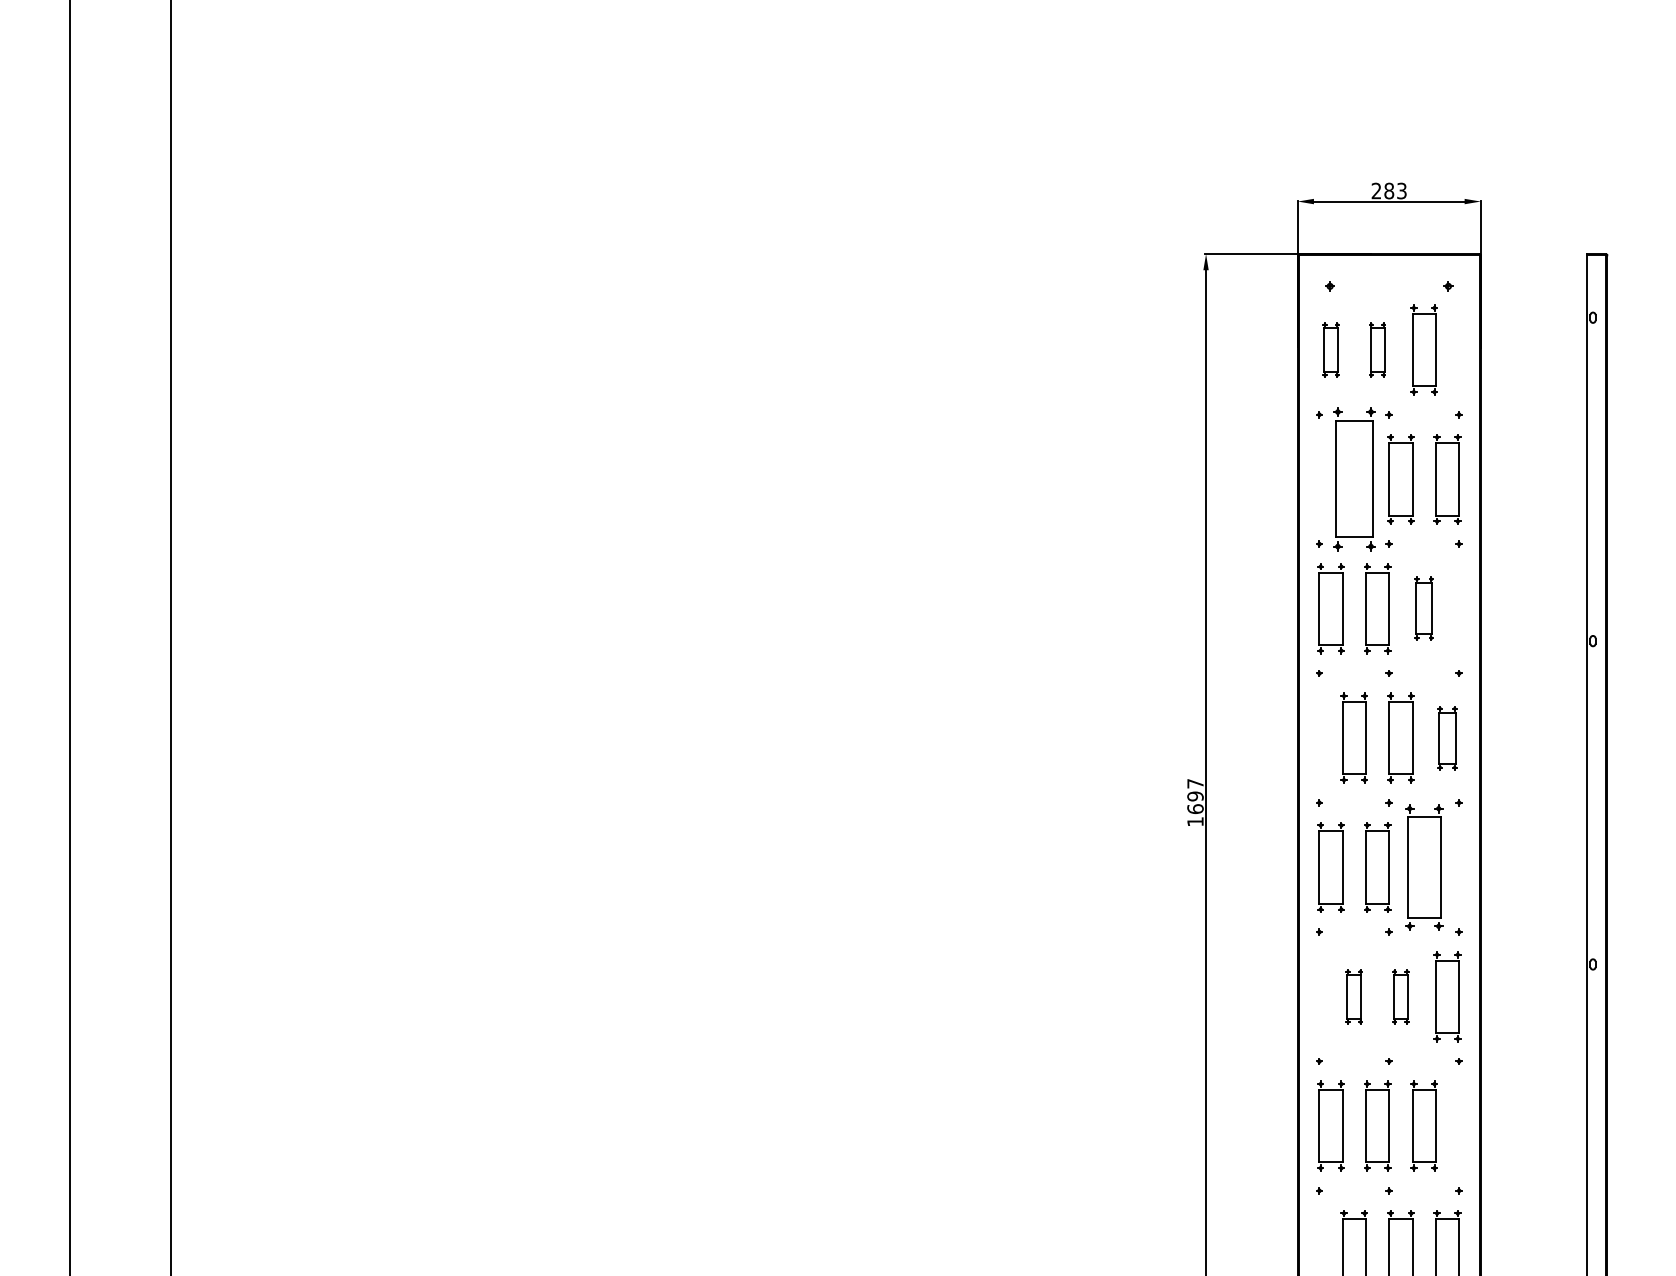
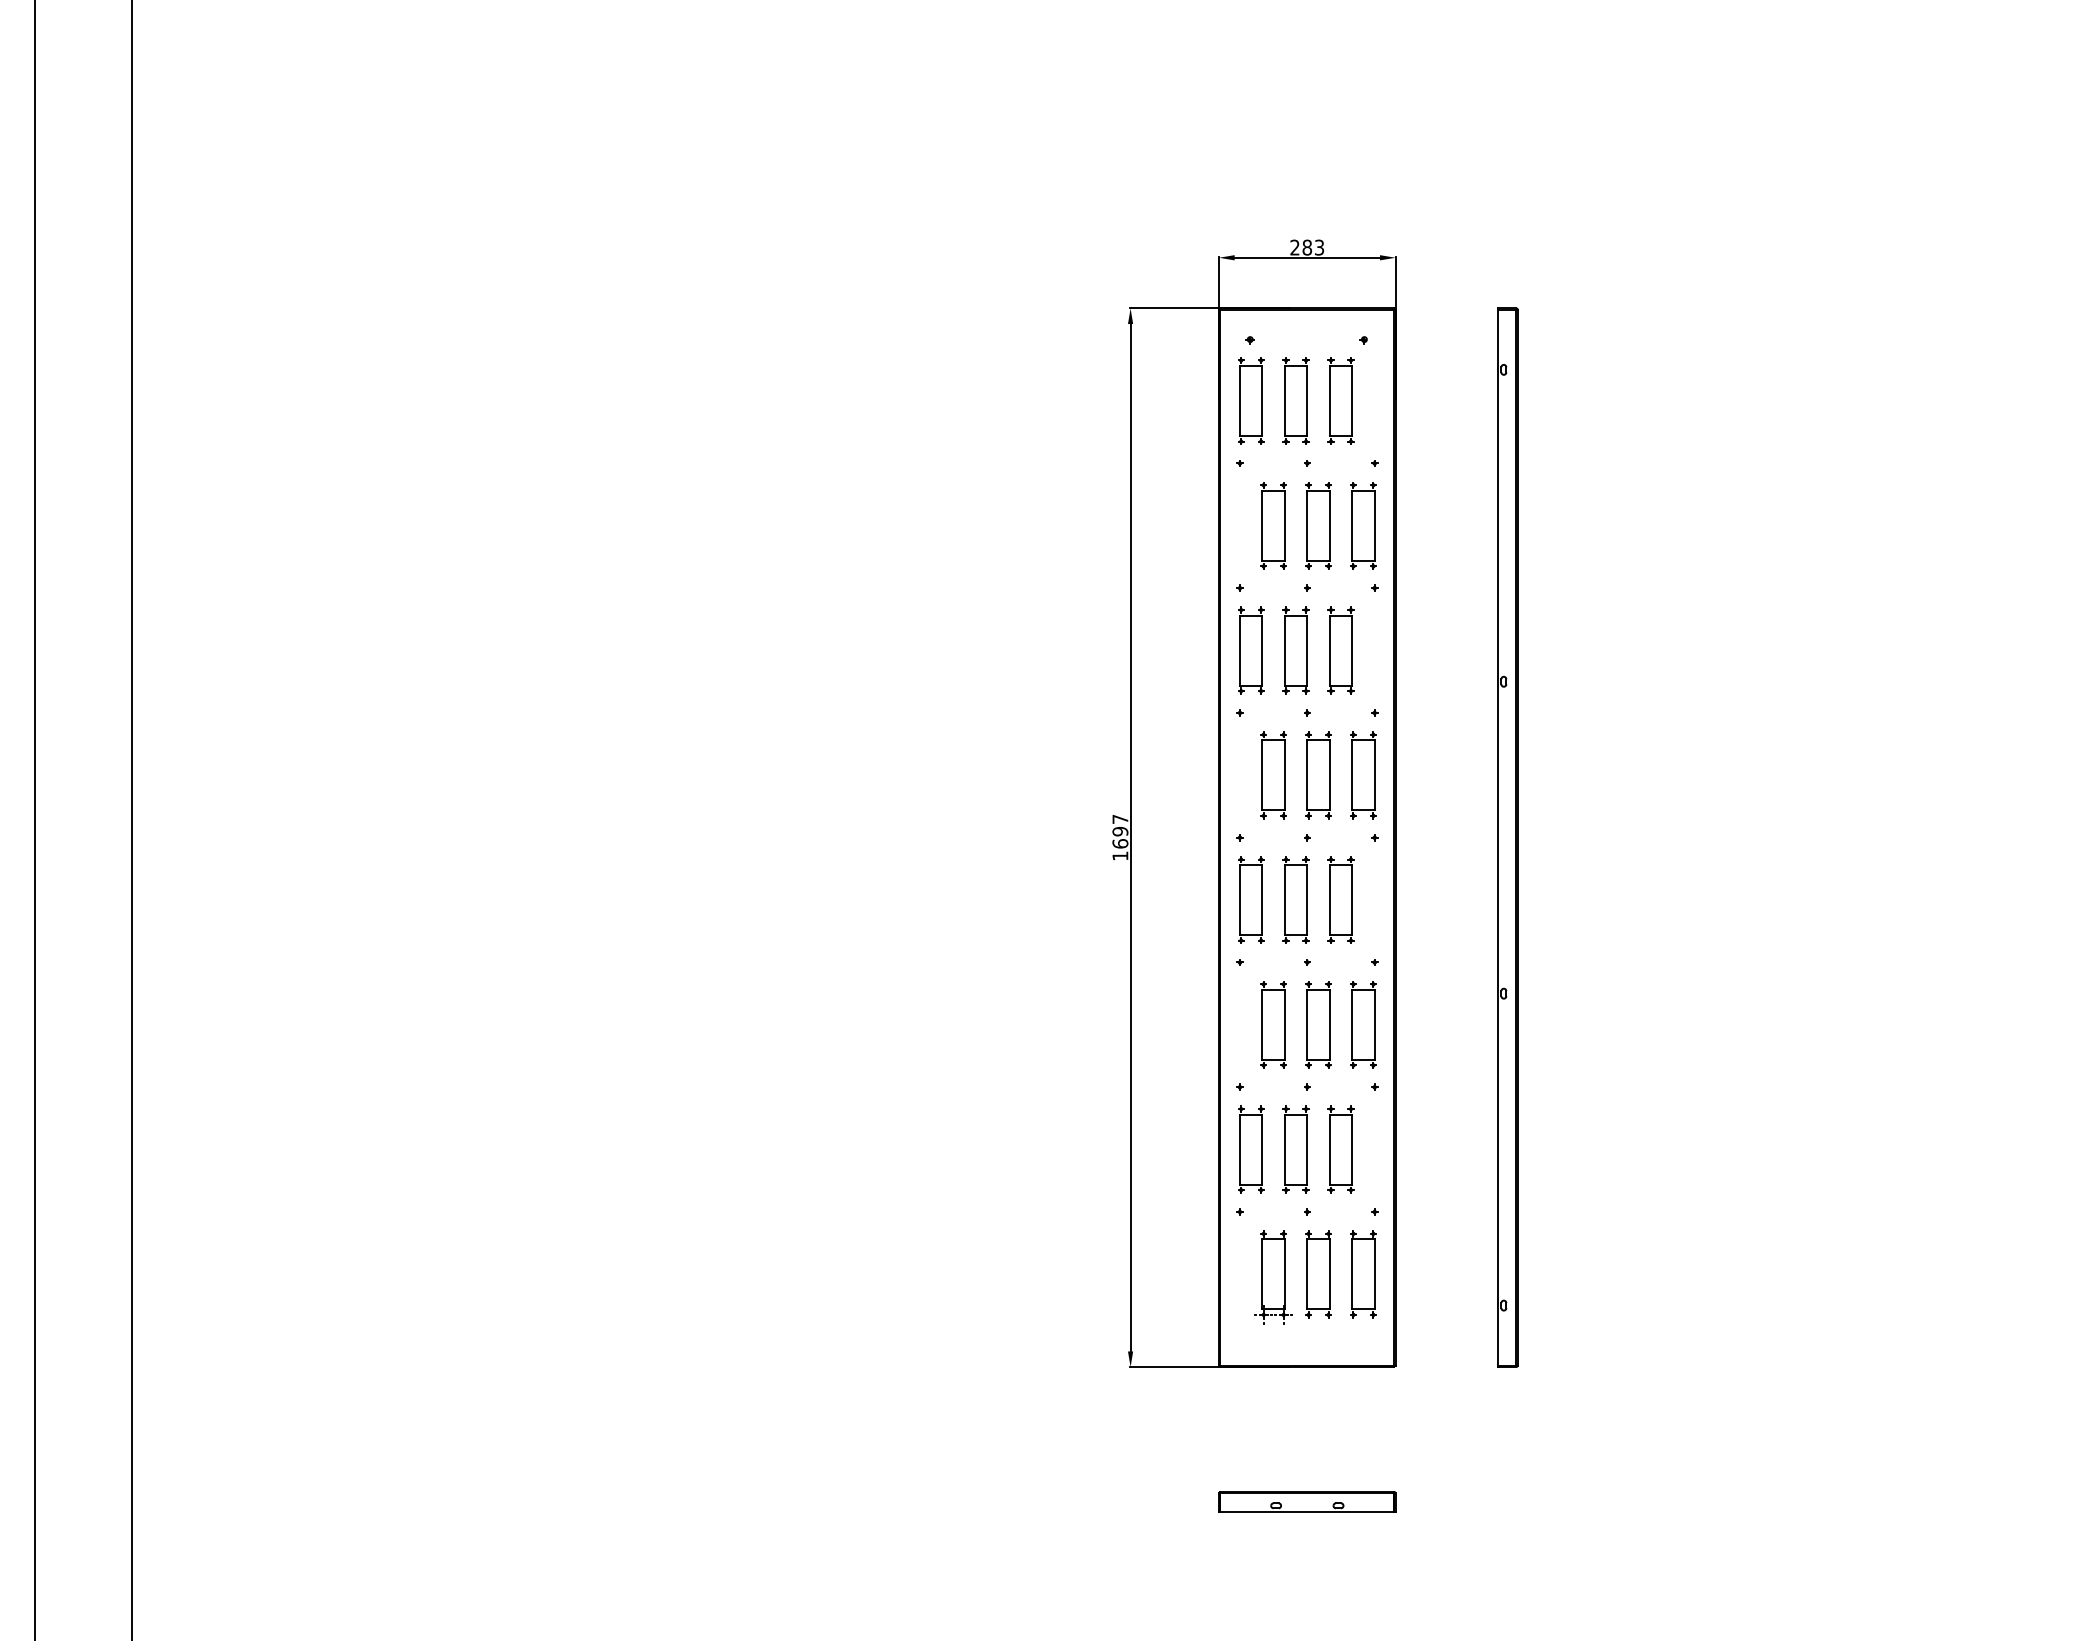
part: (1331, 349) -> (1251, 400), size x1.67
part: (1377, 349) -> (1295, 400), size x1.67
part: (1354, 479) -> (1273, 525), size x0.62
part: (1423, 608) -> (1340, 650), size x1.43
part: (1447, 738) -> (1363, 775), size x1.43
part: (1423, 866) -> (1340, 899), size x0.71
part: (1354, 996) -> (1273, 1024), size x1.67
part: (1400, 996) -> (1318, 1024), size x1.67

